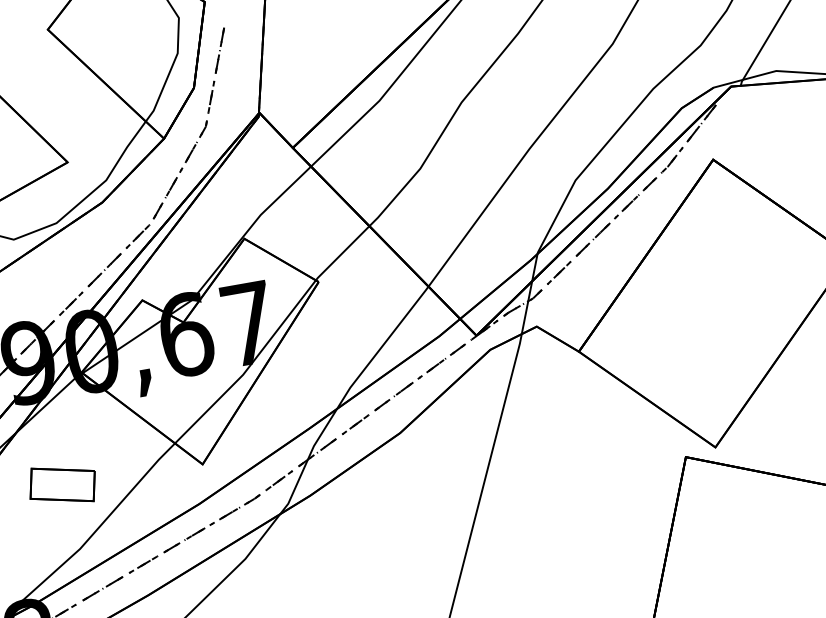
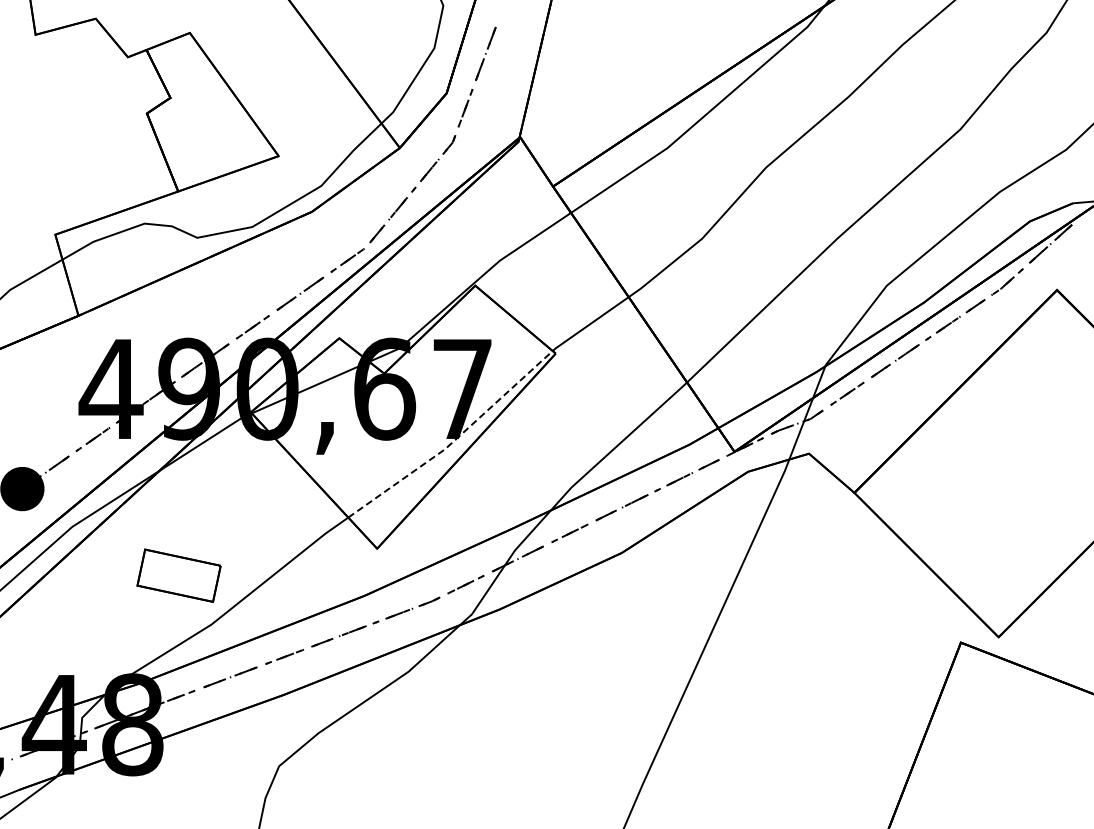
line: (249, 366) -> (454, 440), solid -> dashed
part: (62, 484) -> (178, 575), moved

